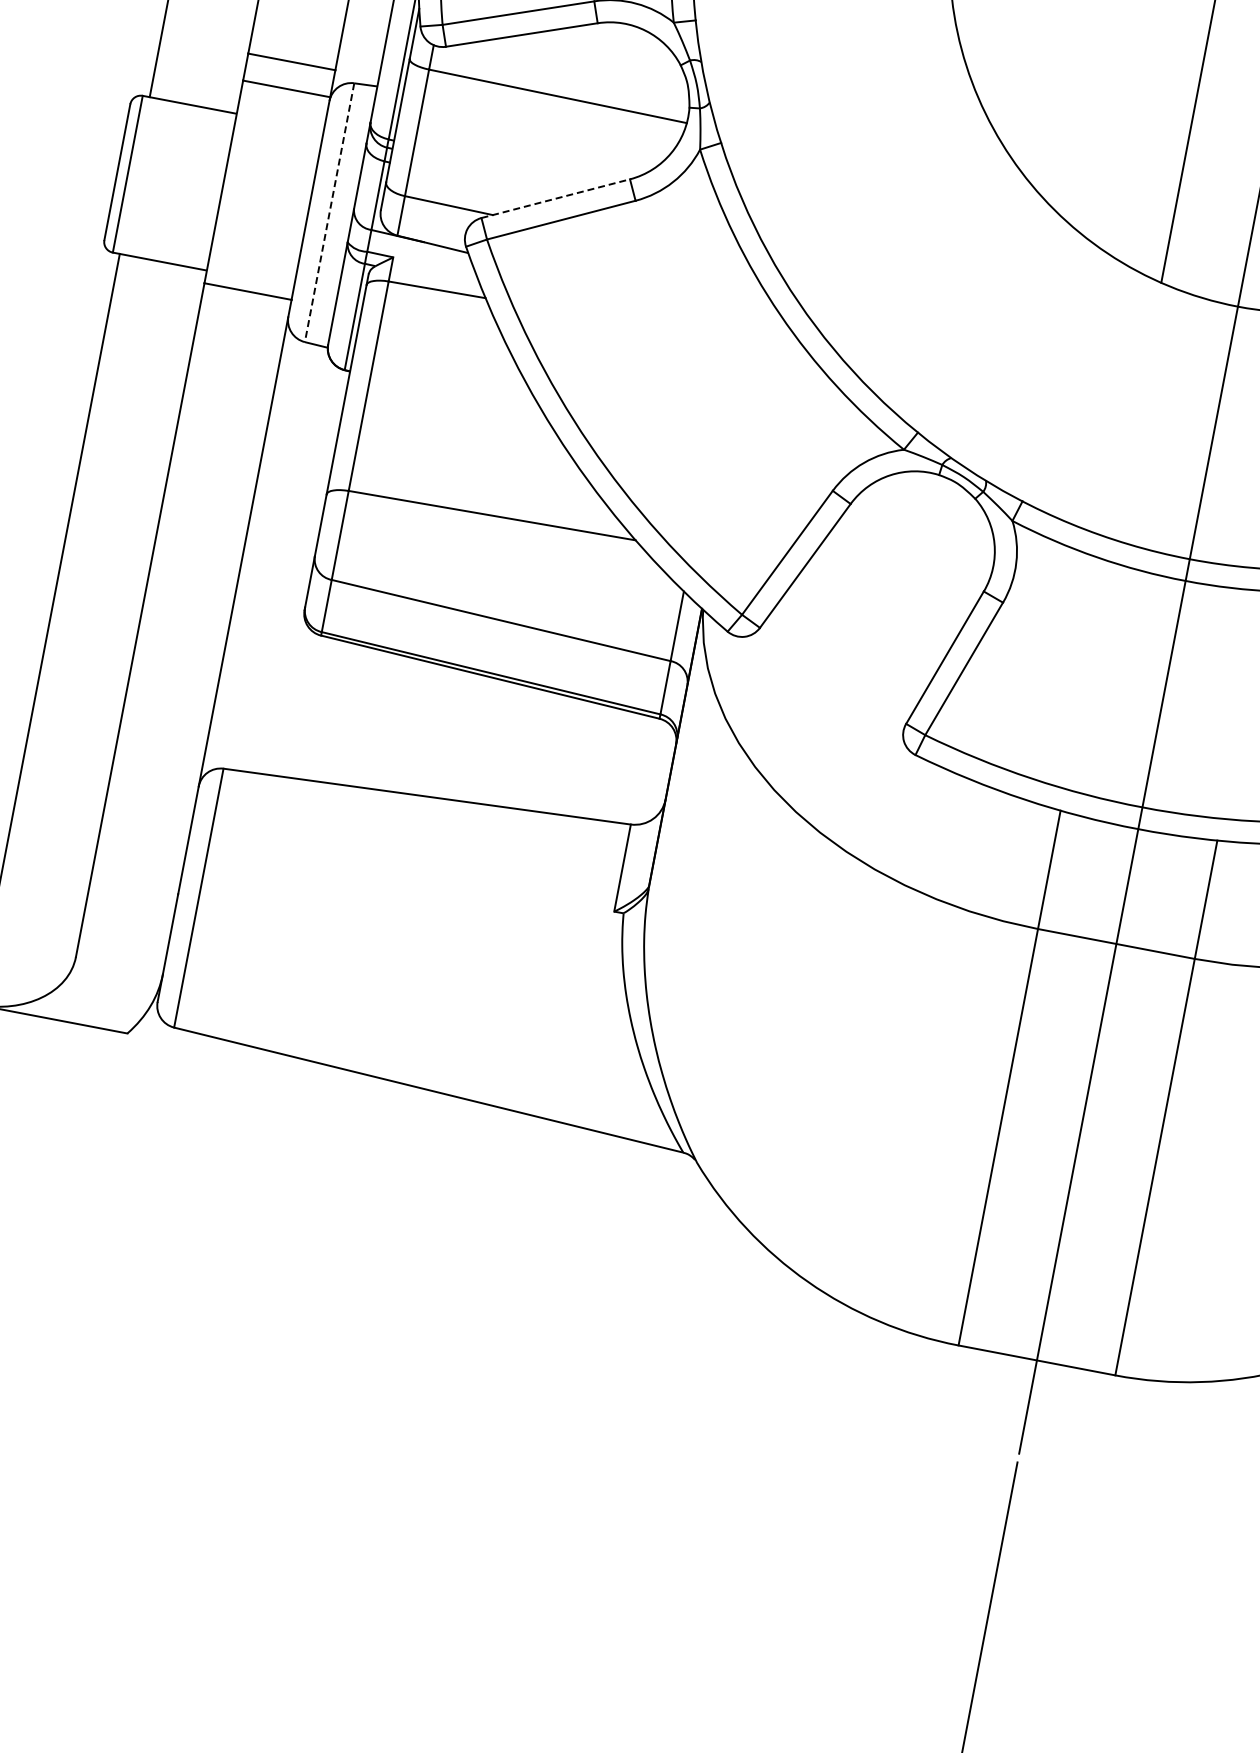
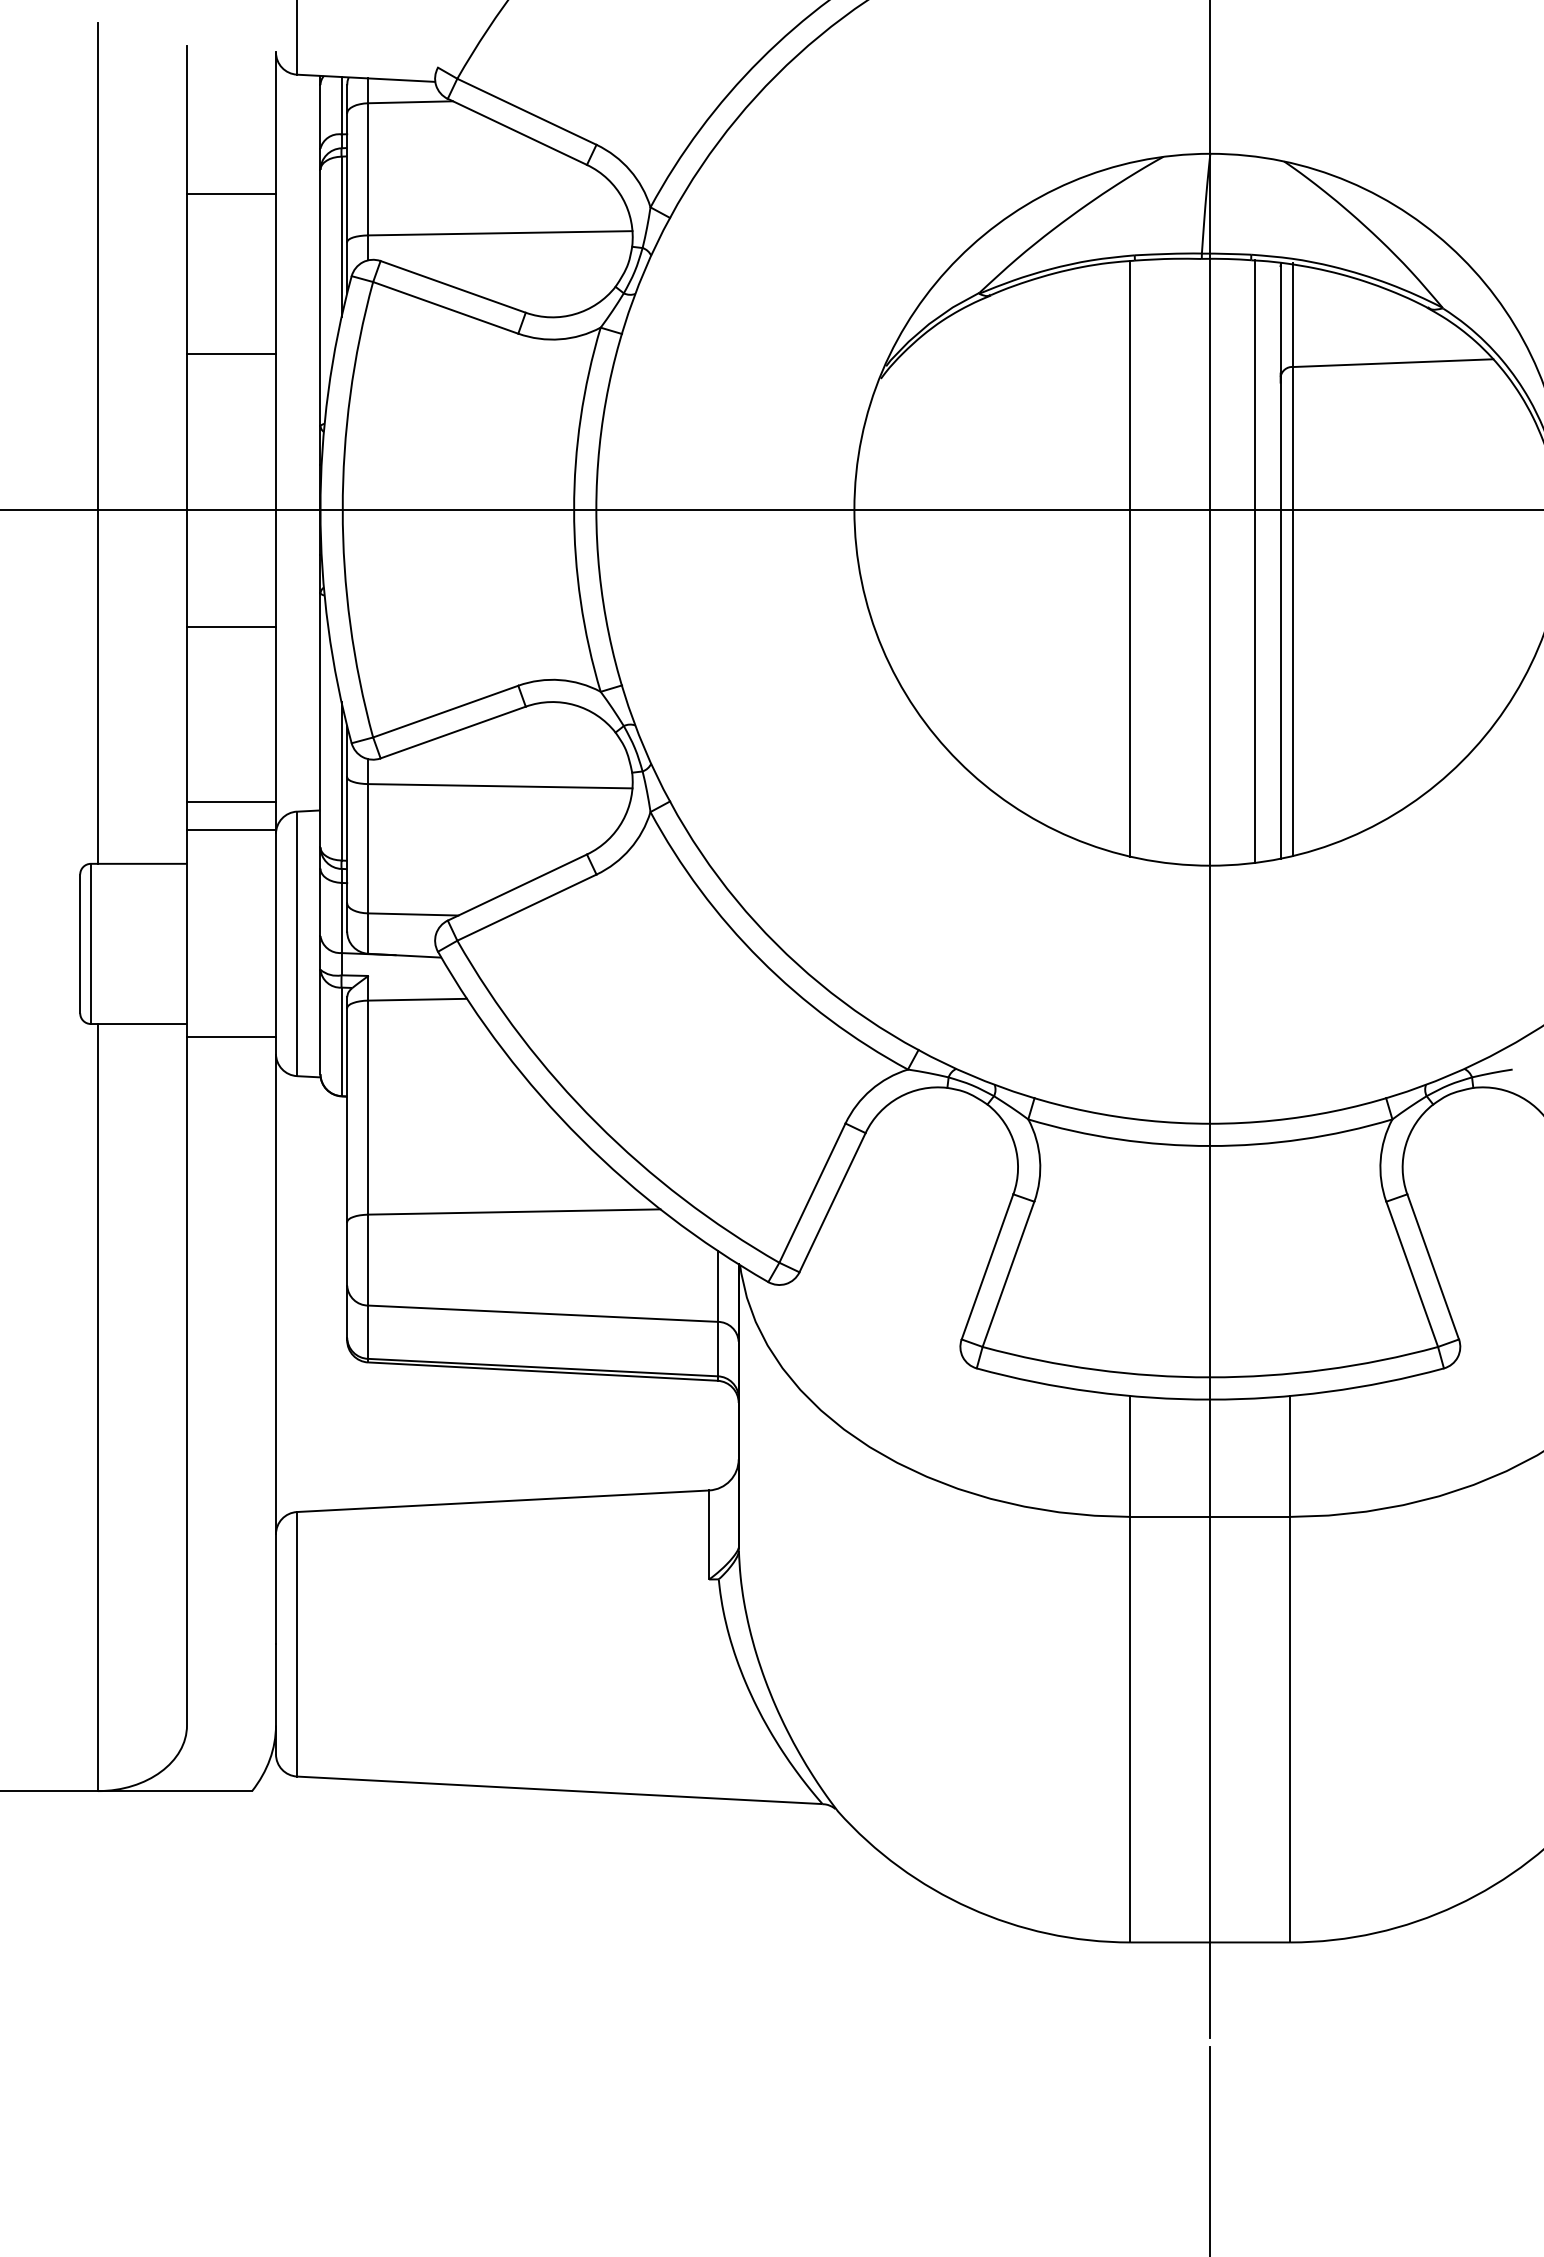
line: (555, 198) -> (517, 887), dashed -> solid
line: (329, 213) -> (297, 944), dashed -> solid

